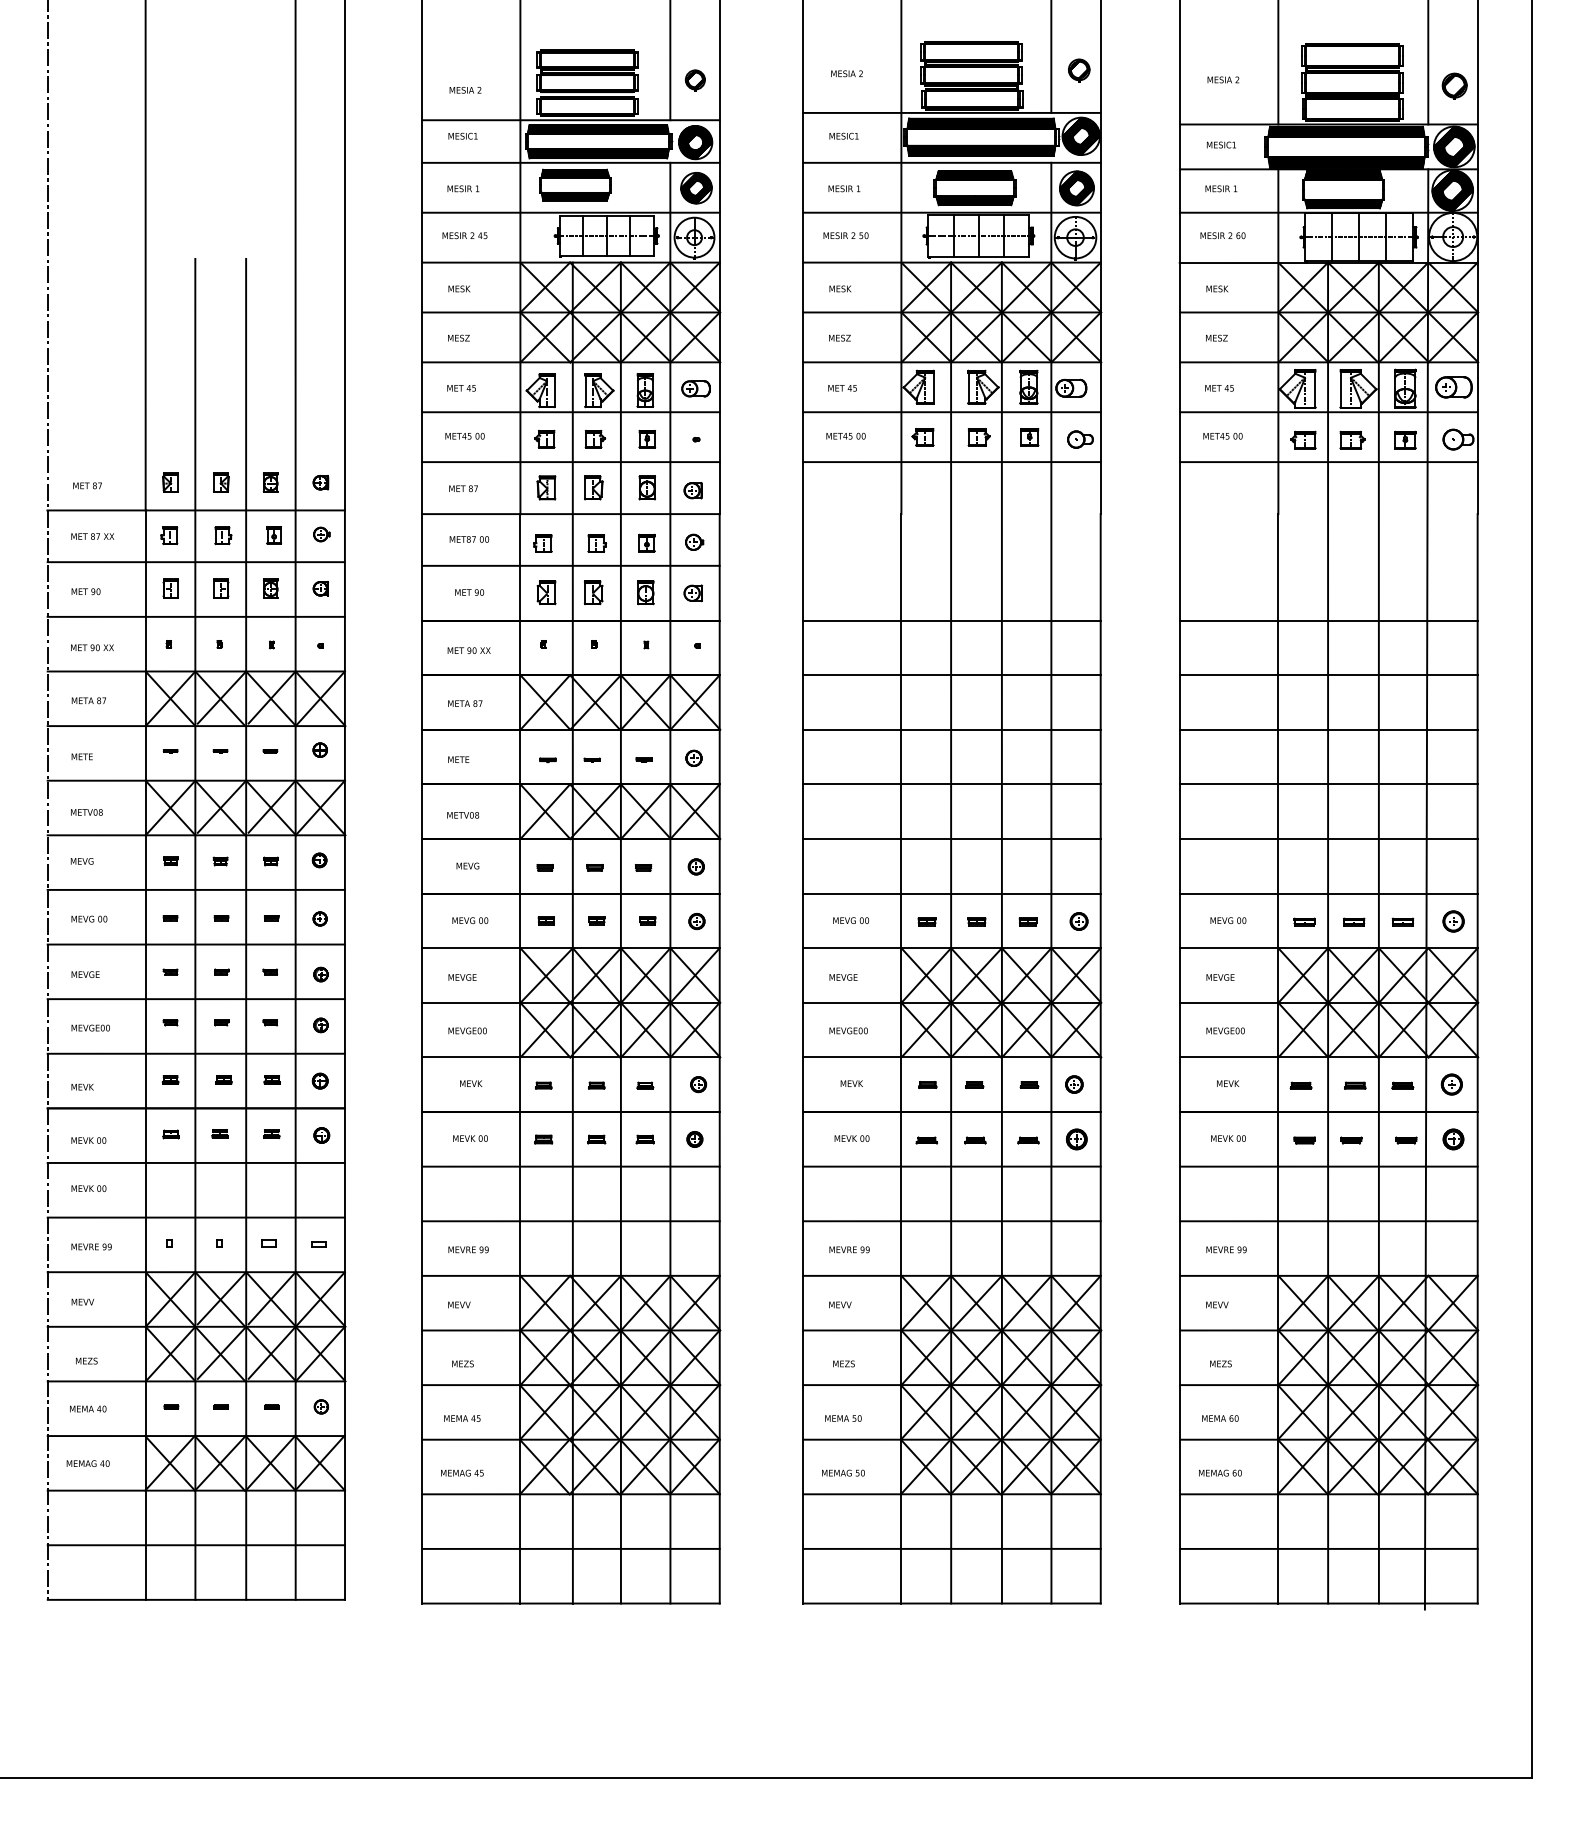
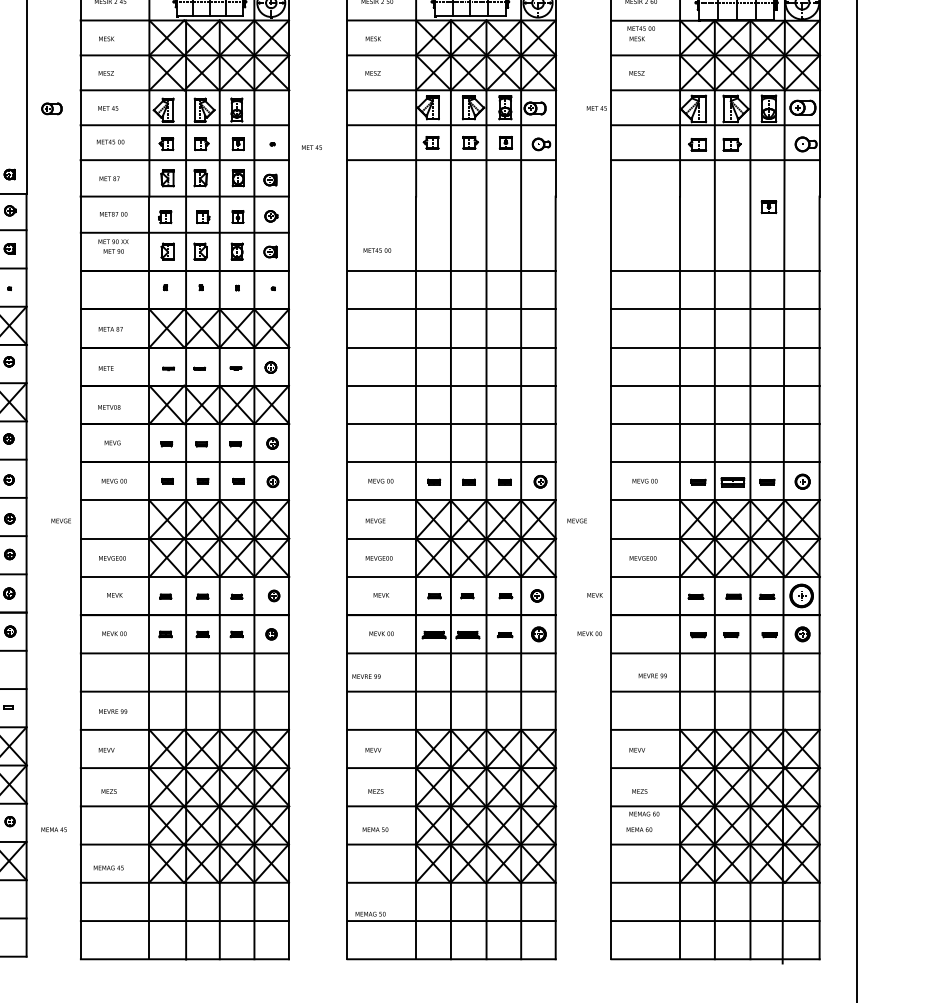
part: (695, 388) -> (51, 108), moved
text: (842, 388) -> (311, 147), moved
text: (1219, 388) -> (596, 108), moved
text: (845, 435) -> (377, 250), moved
text: (1222, 435) -> (640, 28), moved
part: (1405, 439) -> (769, 206), moved
text: (468, 650) -> (113, 241), moved
part: (1354, 921) -> (733, 481), size x1.6
text: (462, 977) -> (61, 520), moved
text: (1220, 977) -> (577, 520), moved
text: (1228, 1083) -> (595, 595), moved
part: (1451, 1084) -> (801, 595), size x1.6
text: (1228, 1138) -> (589, 633), moved
part: (926, 1140) -> (433, 635), size x1.6
part: (975, 1140) -> (468, 635), size x1.6
text: (849, 1249) -> (366, 676), moved
text: (1226, 1249) -> (652, 675), moved
text: (462, 1418) -> (54, 829), moved
text: (843, 1472) -> (370, 913), moved
text: (1220, 1472) -> (644, 813), moved

